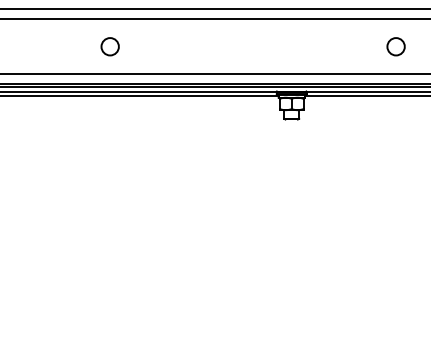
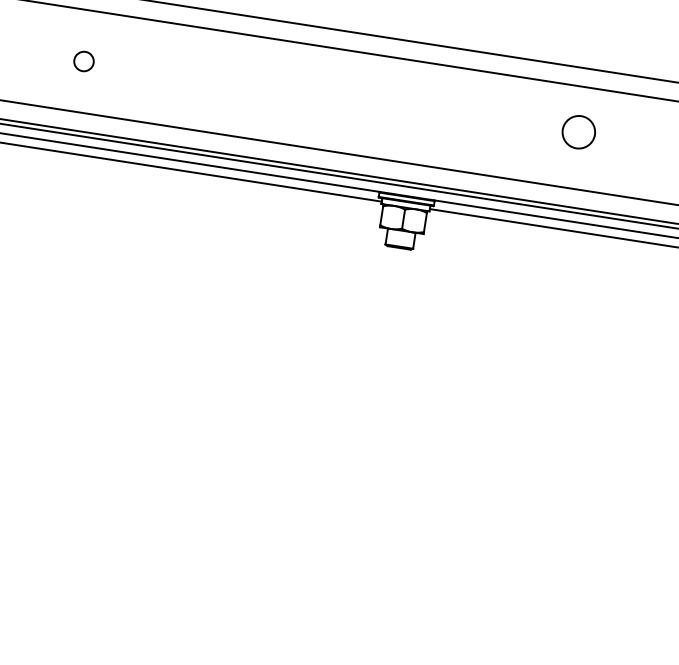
circle: (109, 46) -> (82, 60), size x0.6
circle: (395, 46) -> (577, 131), moved

